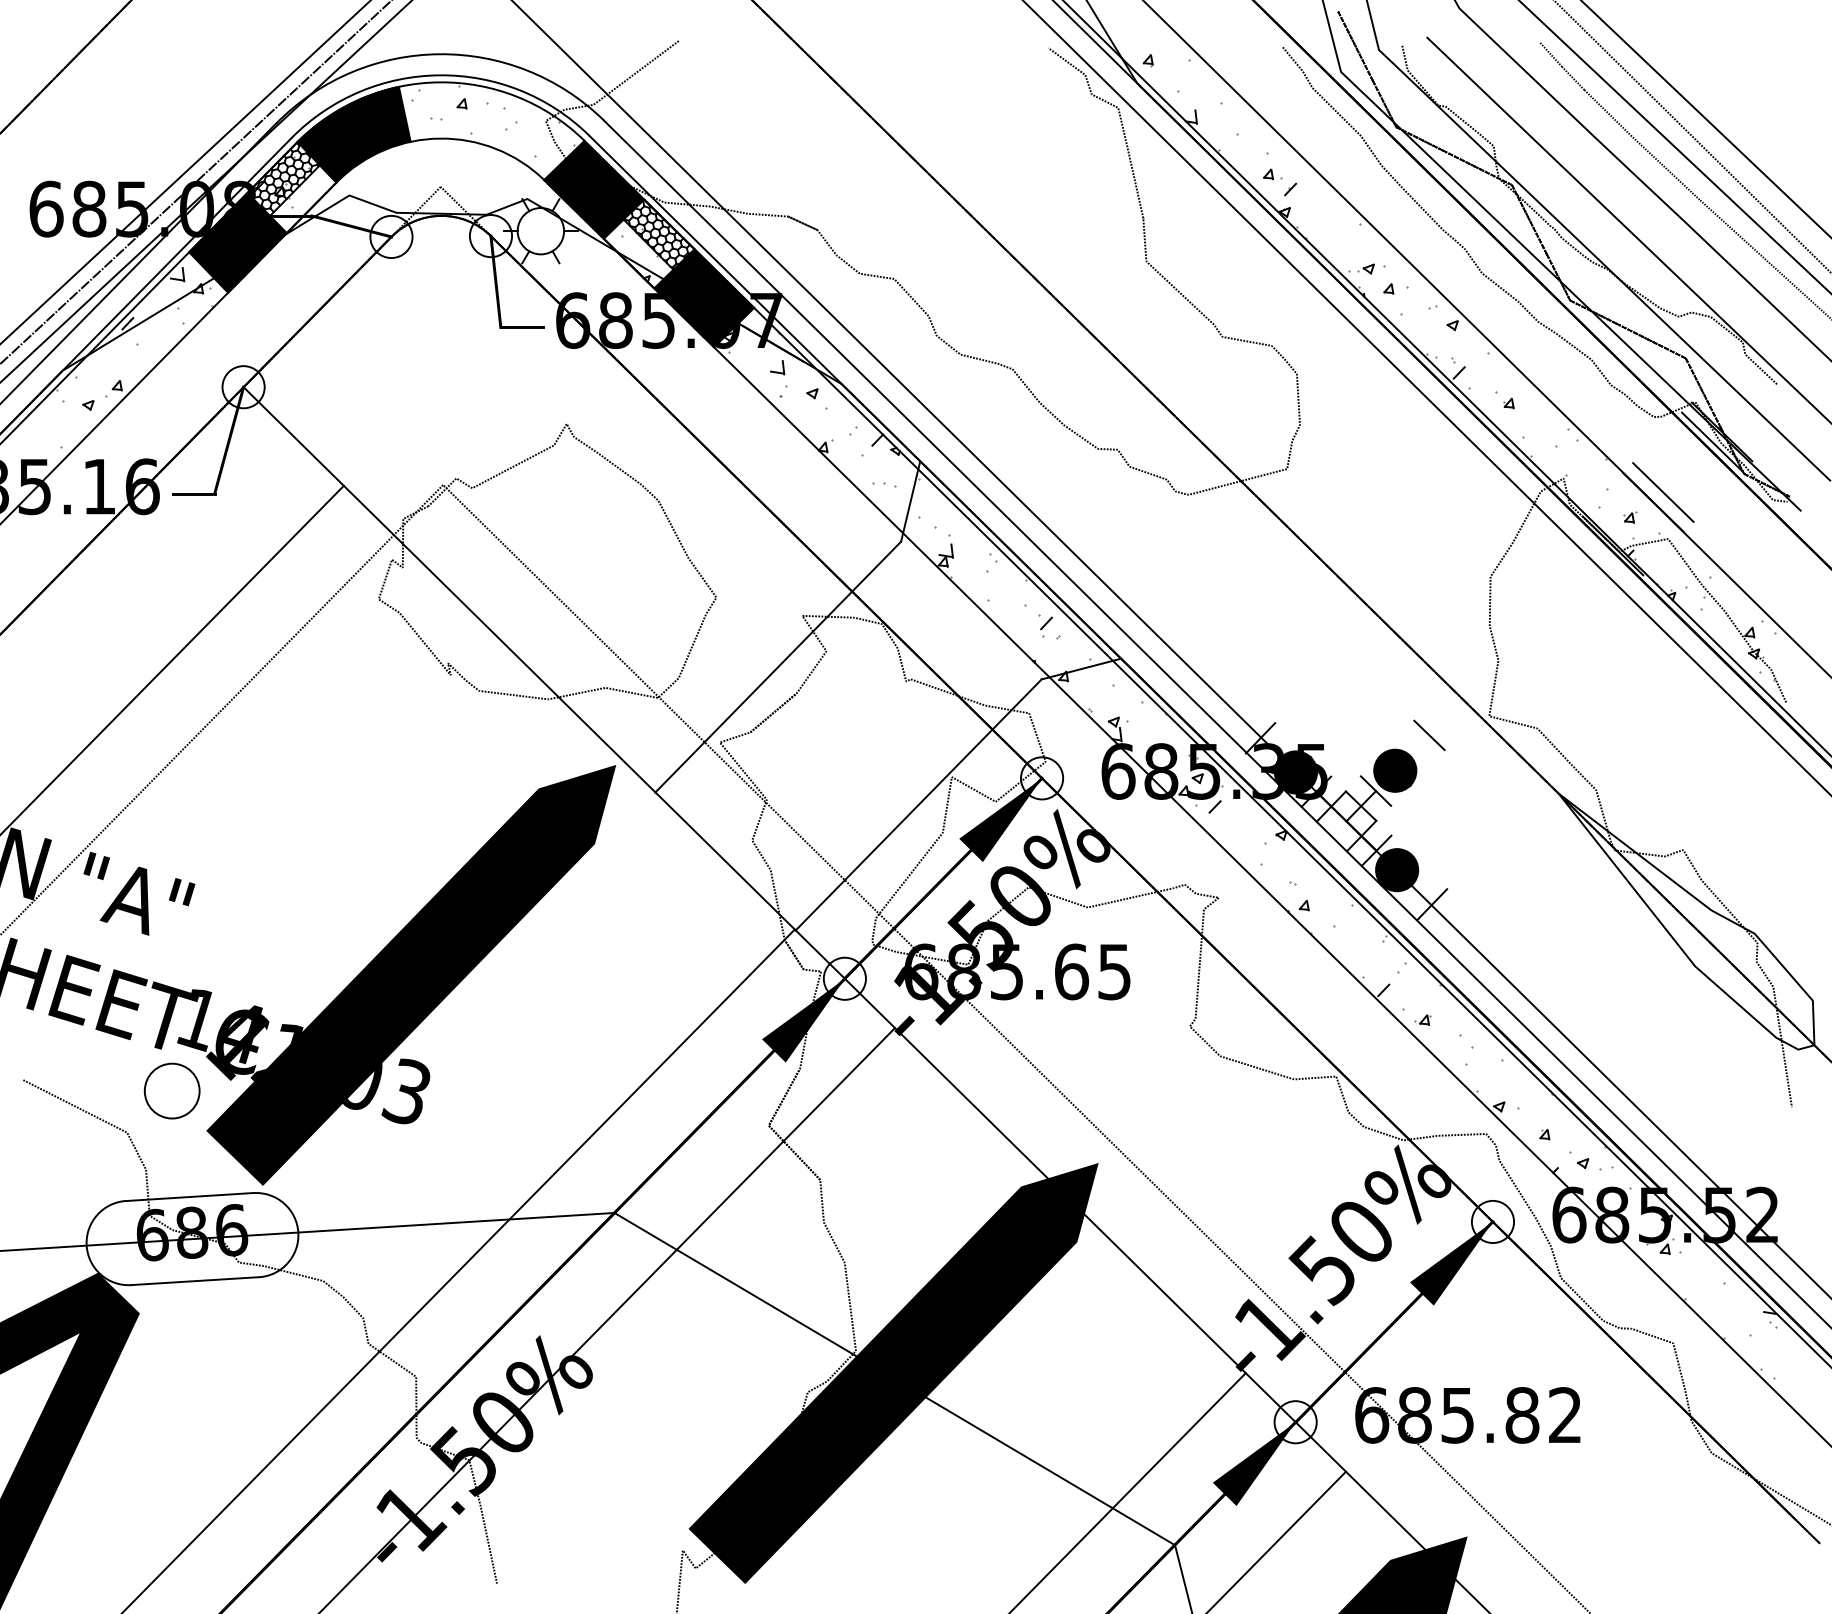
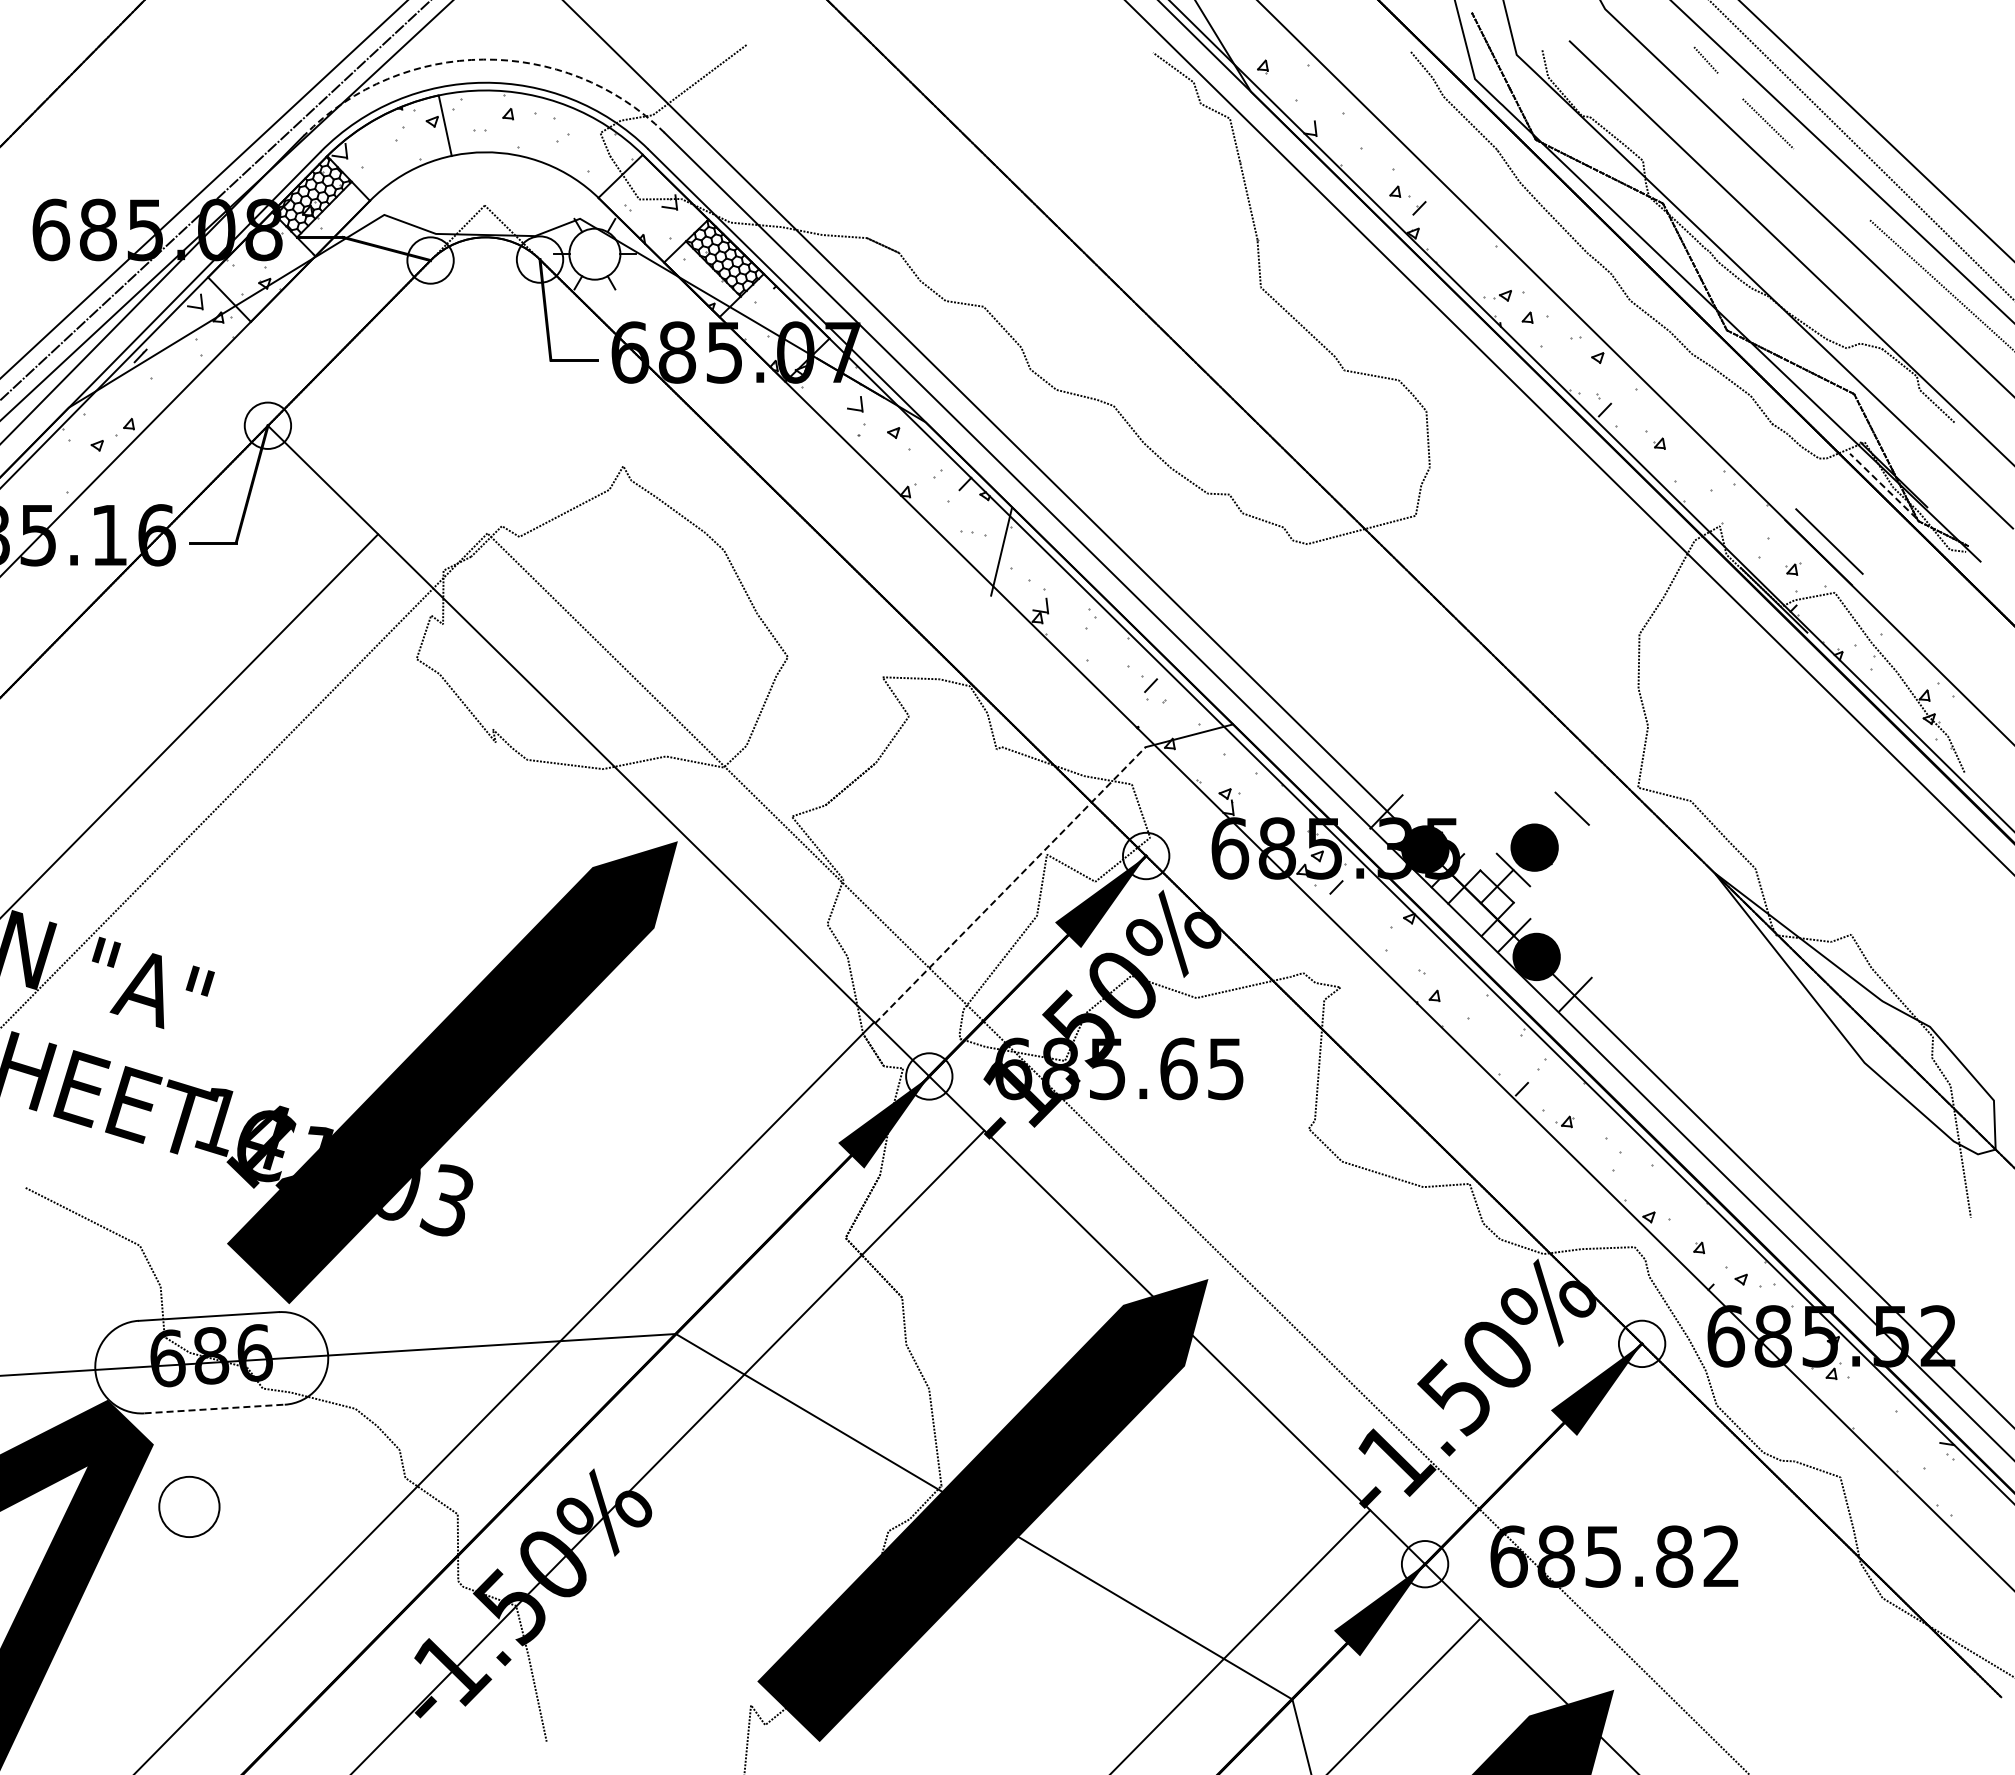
arc: (439, 54) -> (483, 59), solid -> dashed
line: (1573, 77) -> (1730, 85), removed
fill: (354, 134) -> (389, 147), removed
line: (1665, 167) -> (1831, 184), removed
fill: (594, 189) -> (653, 208), removed
fill: (237, 242) -> (261, 266), removed
fill: (704, 297) -> (774, 327), removed
line: (1711, 441) -> (1882, 485), solid -> dashed
line: (777, 666) -> (855, 733), removed
line: (918, 804) -> (1010, 884), solid -> dashed
circle: (172, 1090) -> (189, 1506), moved
line: (195, 1280) -> (215, 1408), solid -> dashed

